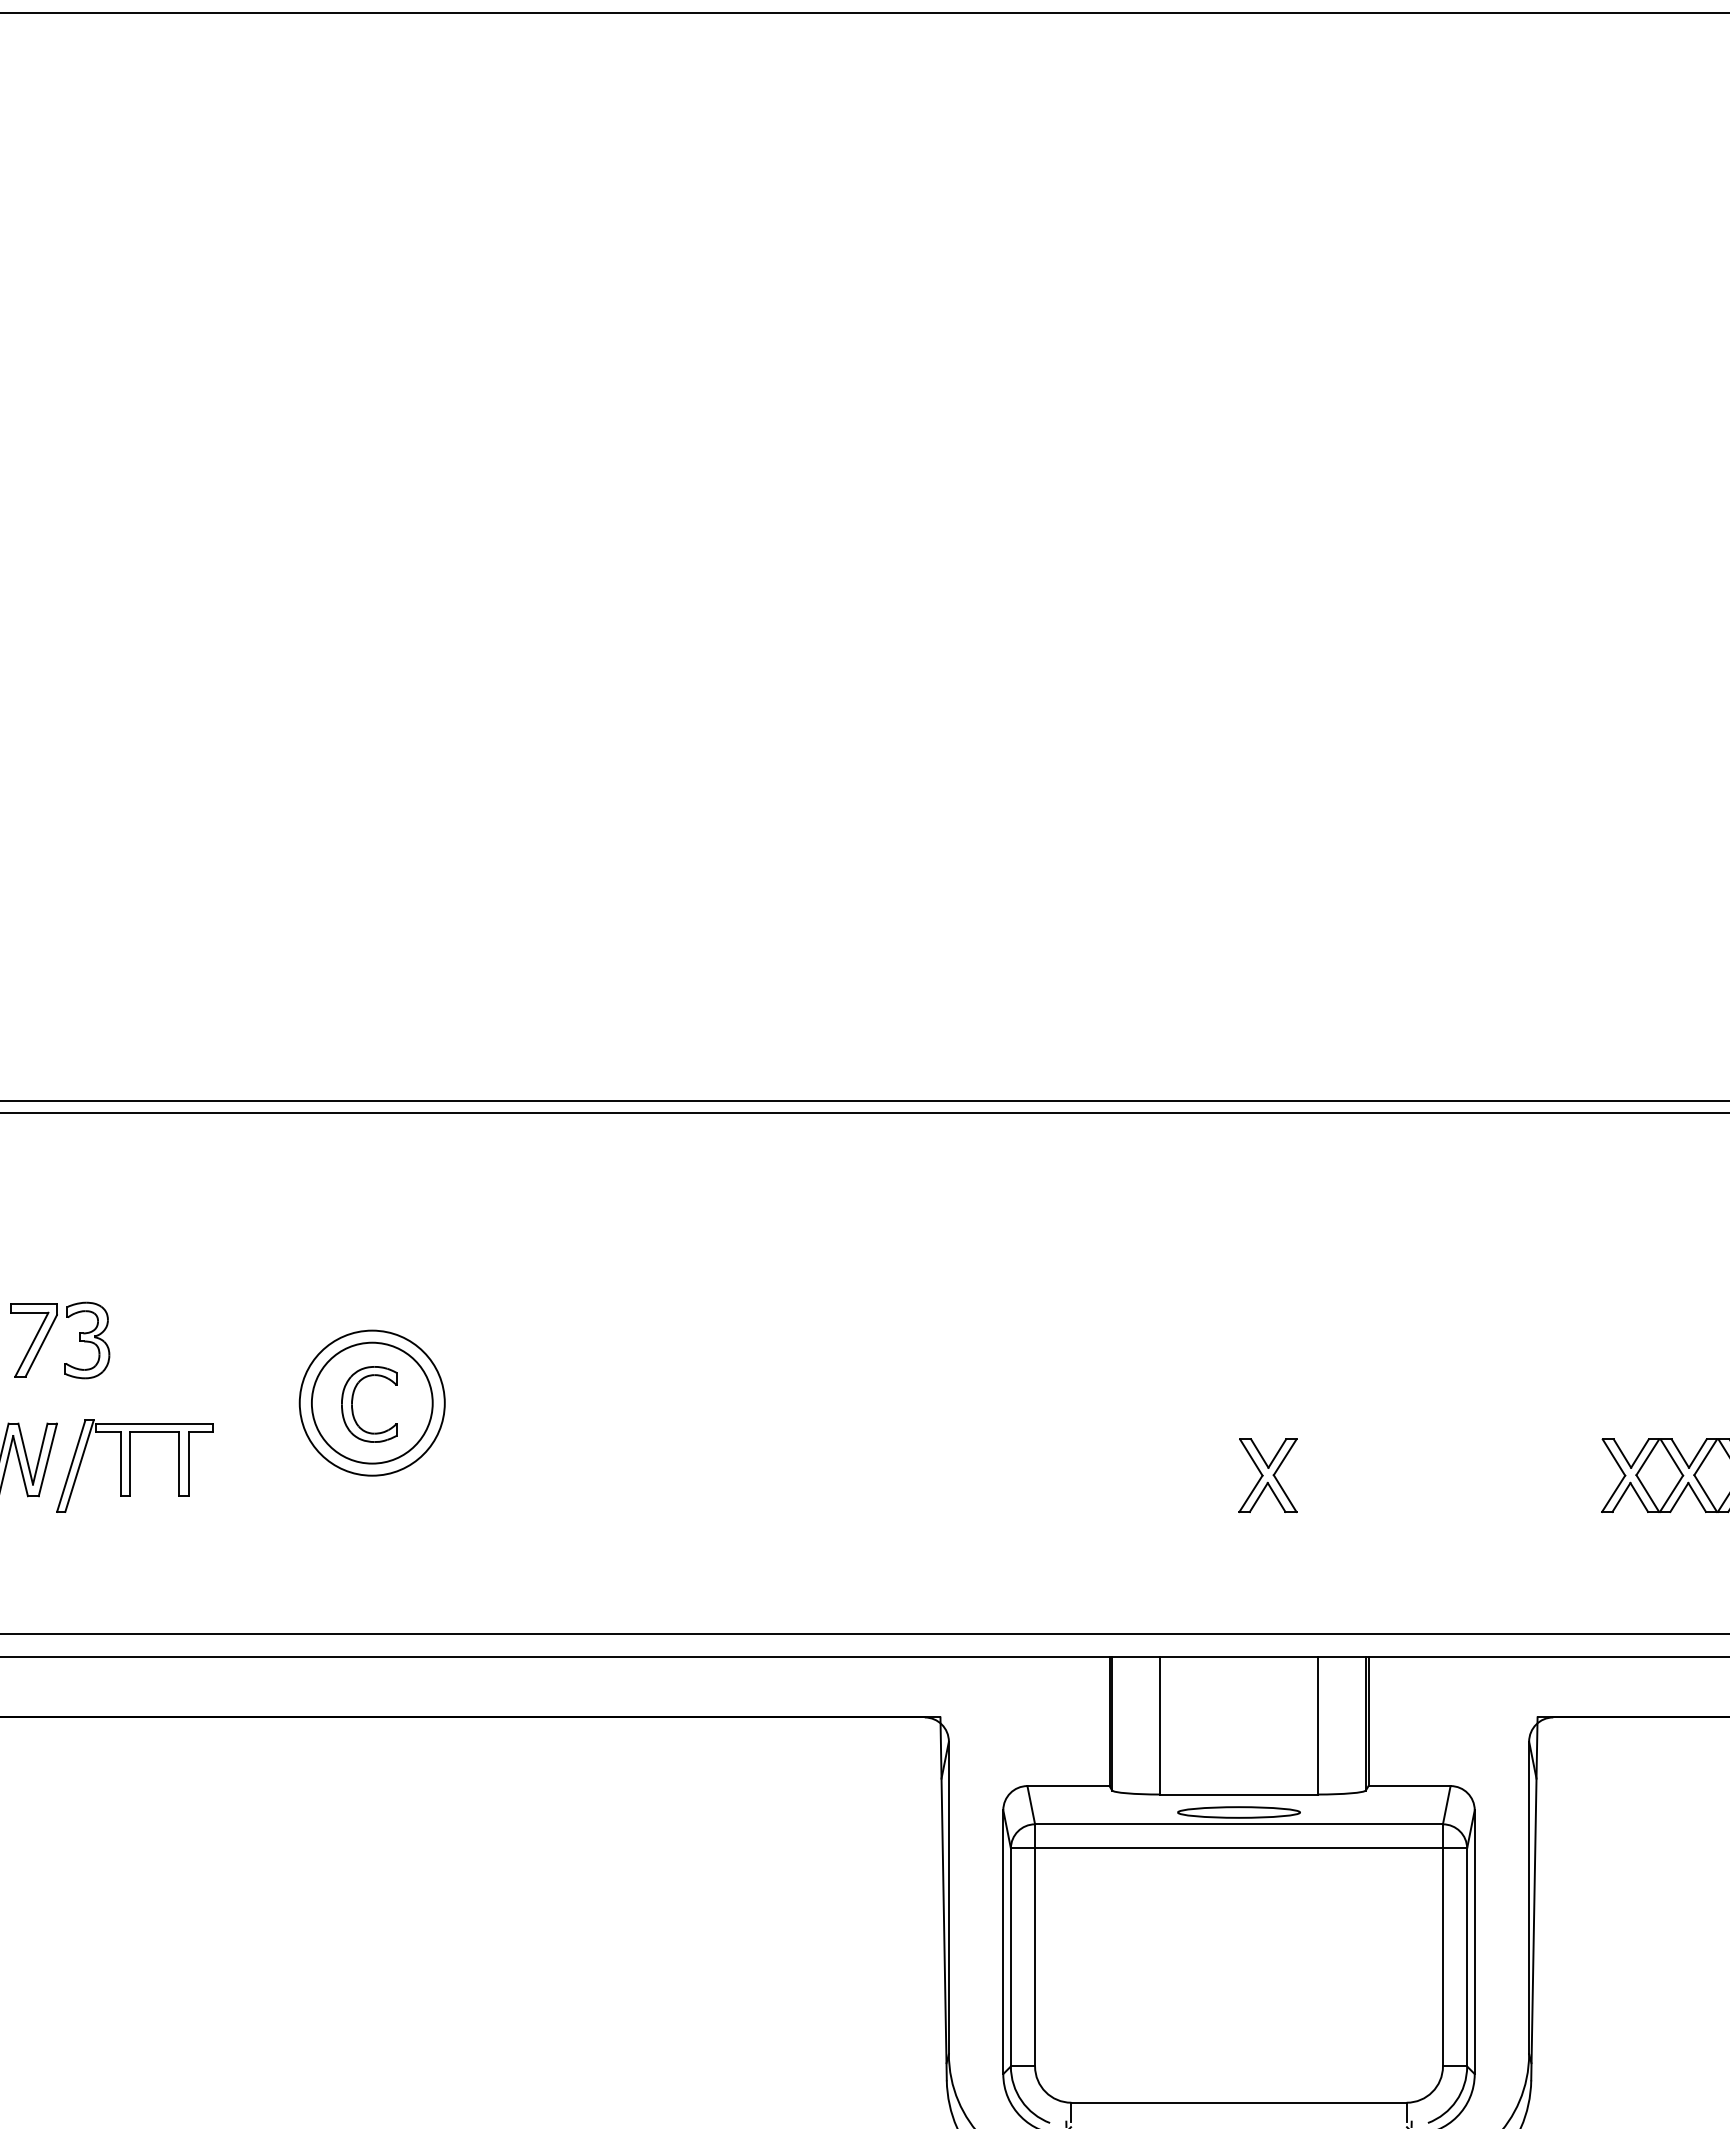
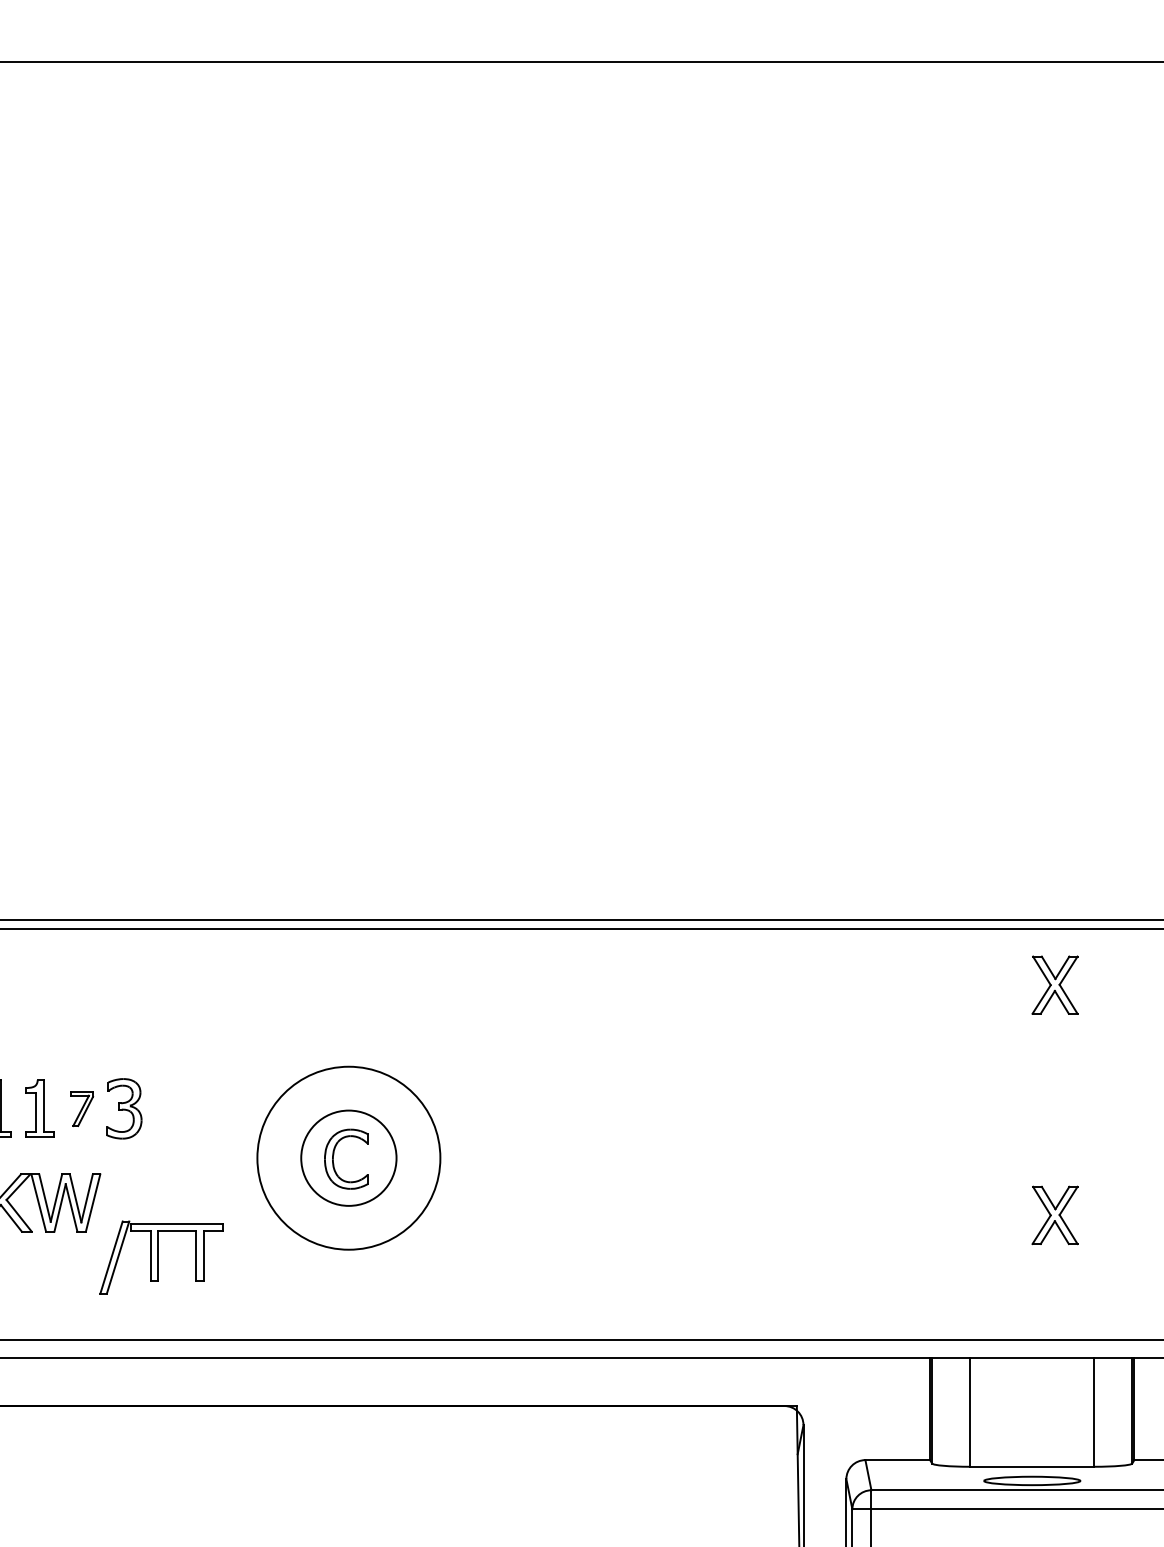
part: (1267, 1183) -> (1054, 985), added
part: (33, 1340) -> (81, 1108), size x0.6
circle: (371, 1402) -> (348, 1157), size x1.6
part: (134, 1465) -> (161, 1257), moved

